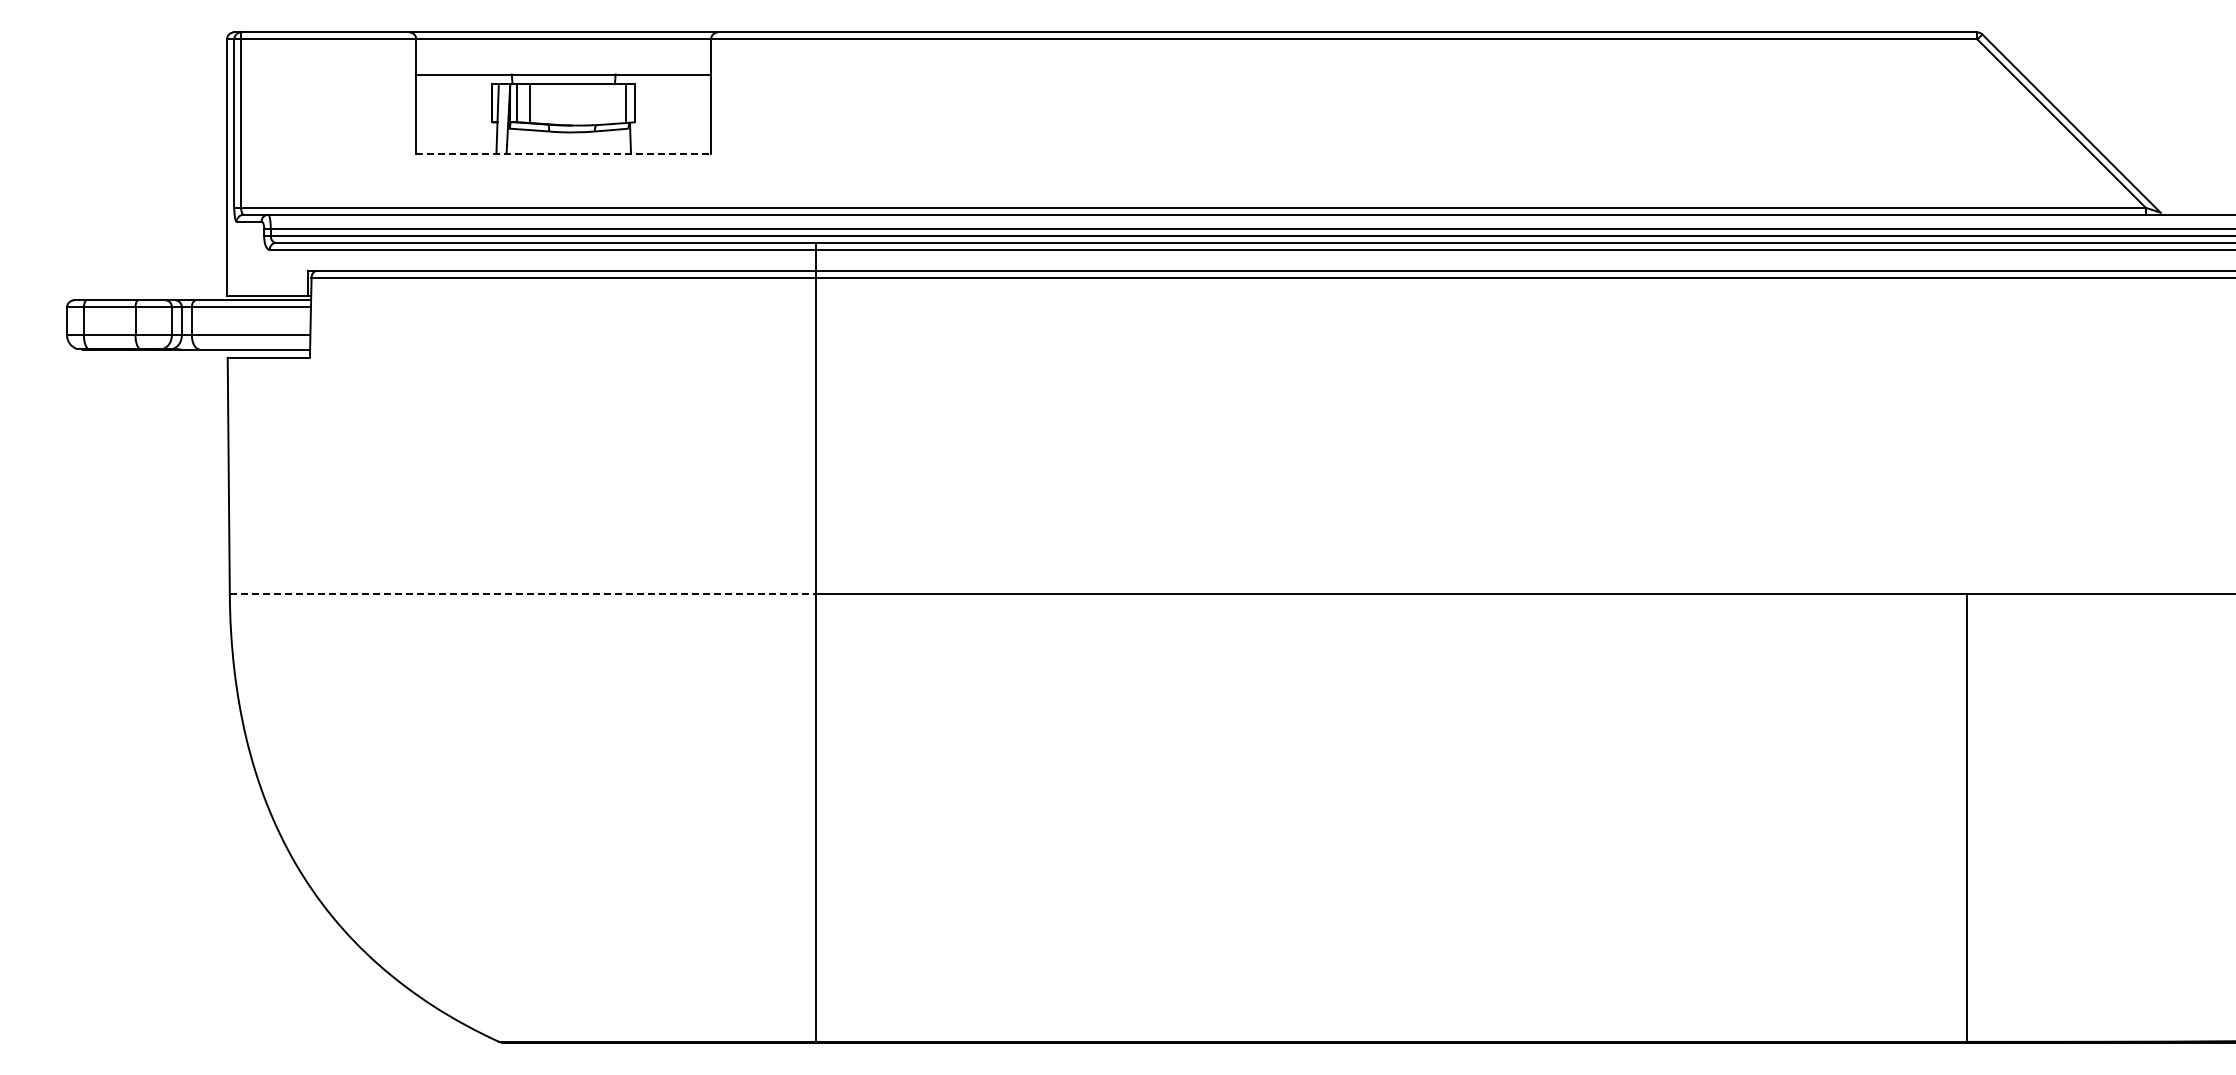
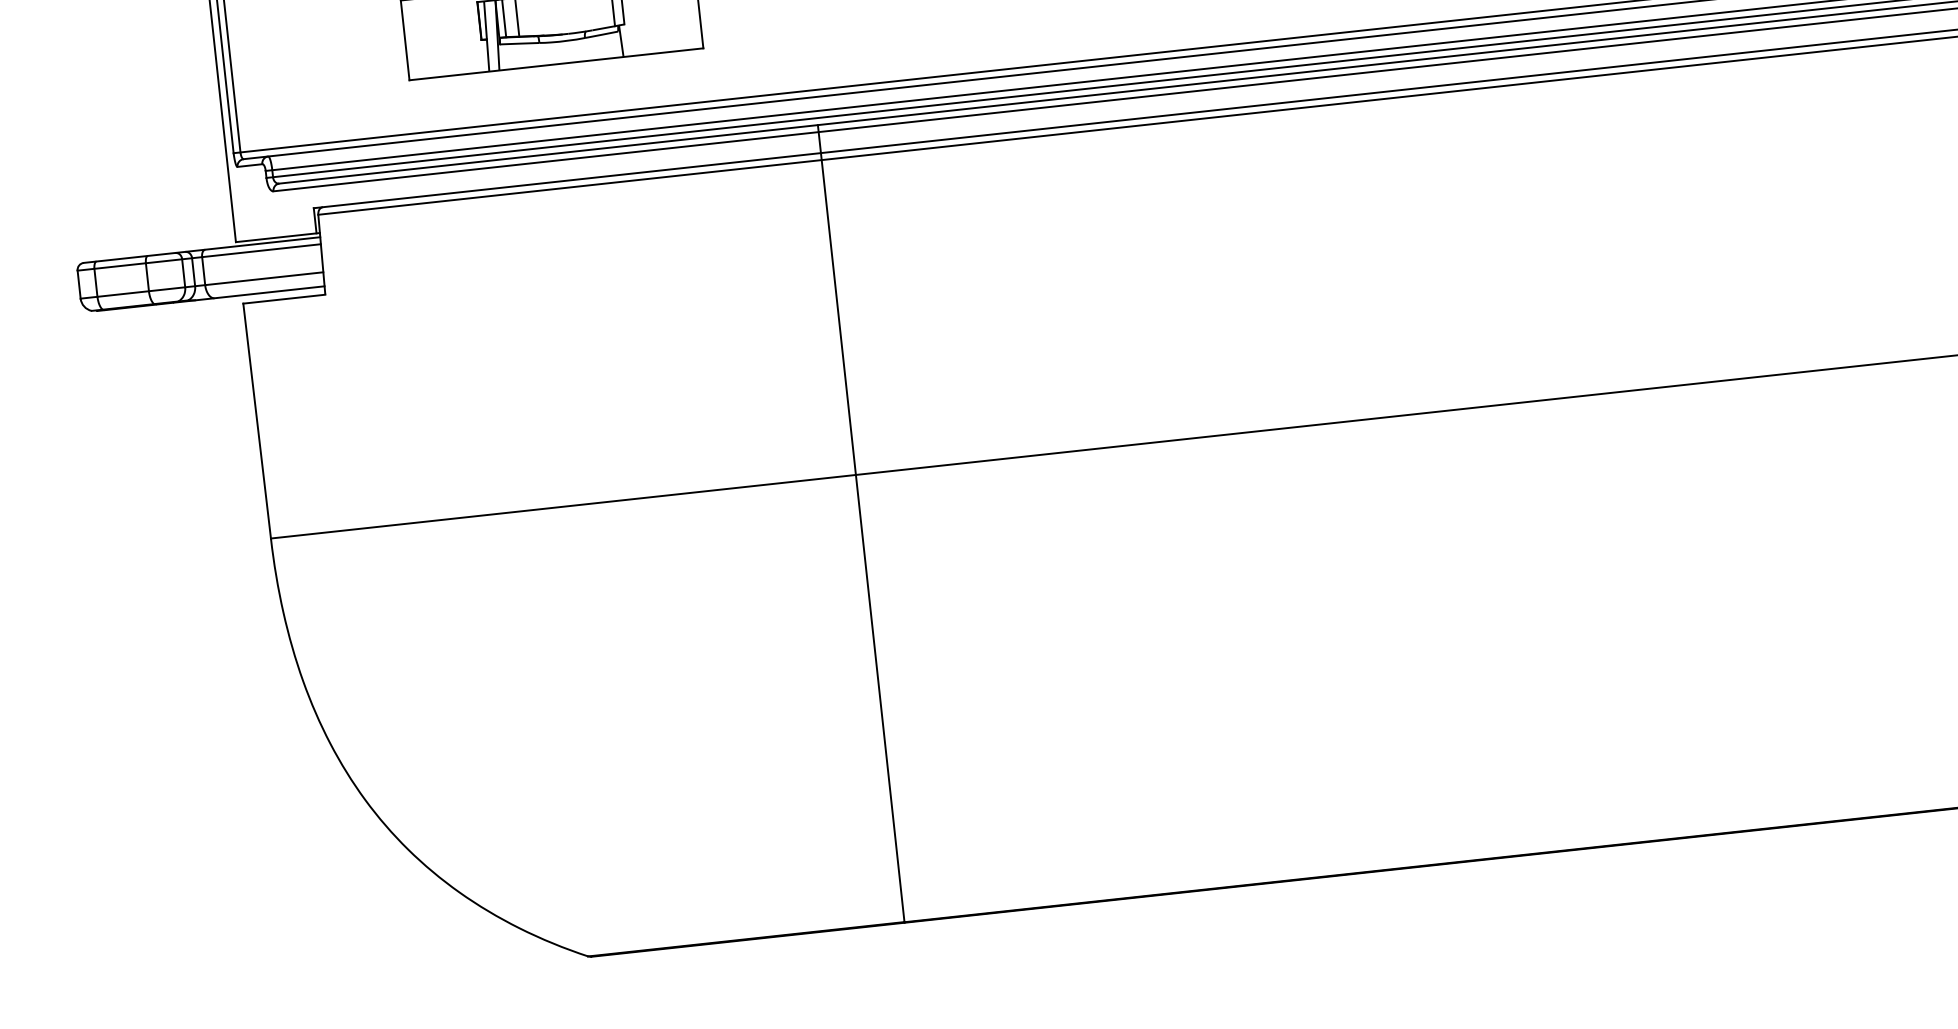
line: (564, 154) -> (557, 64), dashed -> solid
line: (523, 593) -> (563, 506), dashed -> solid

